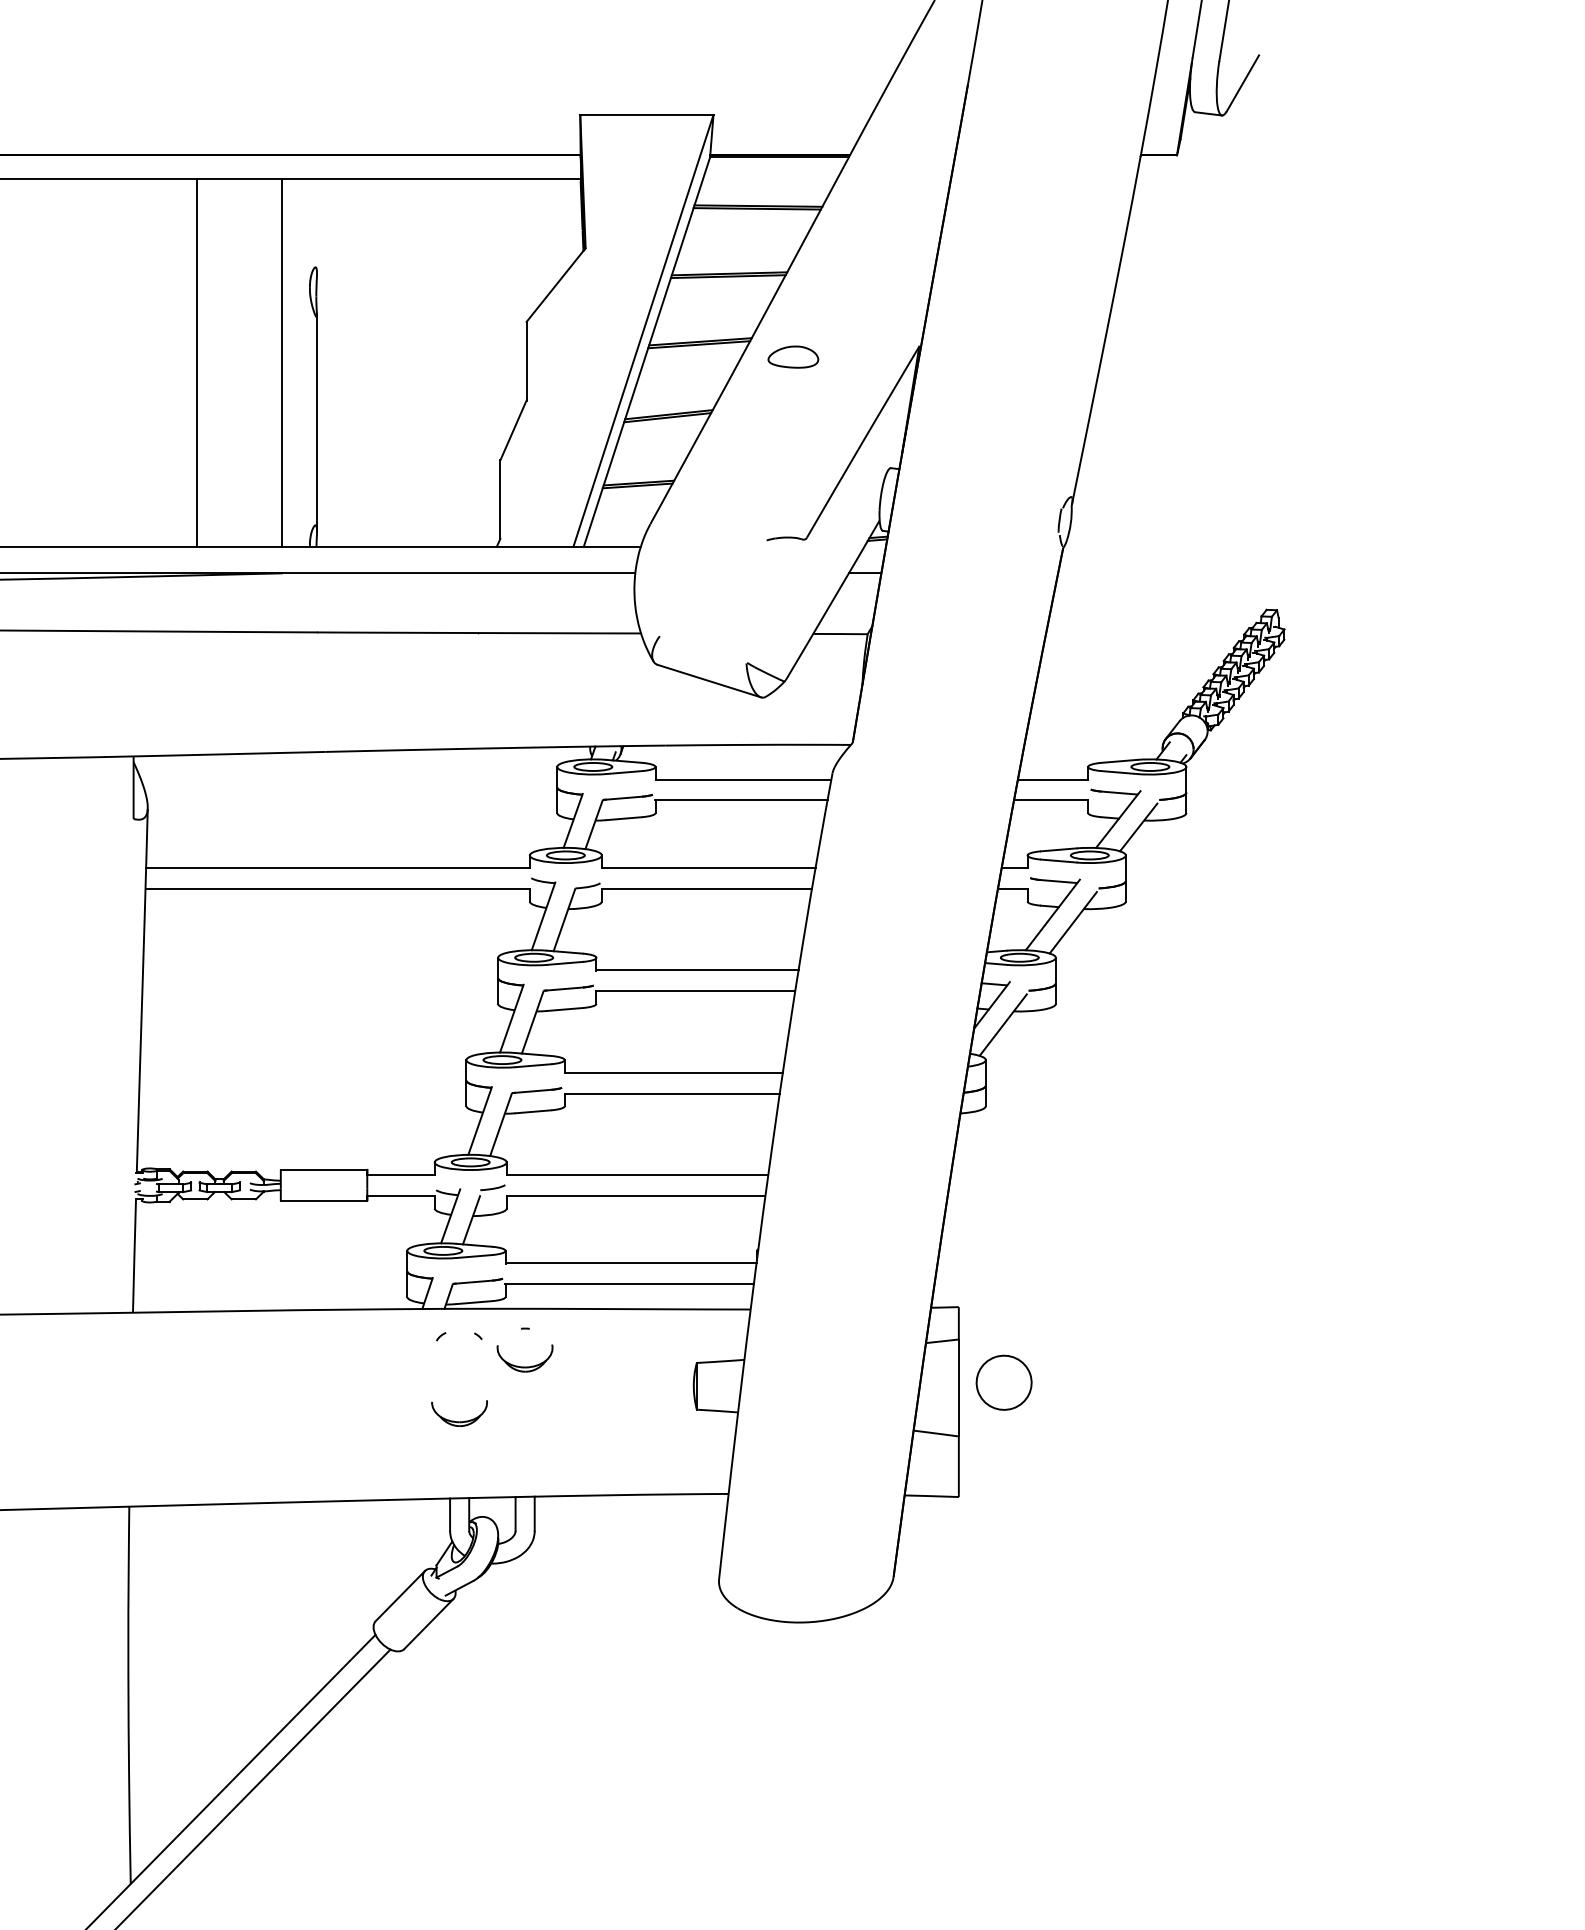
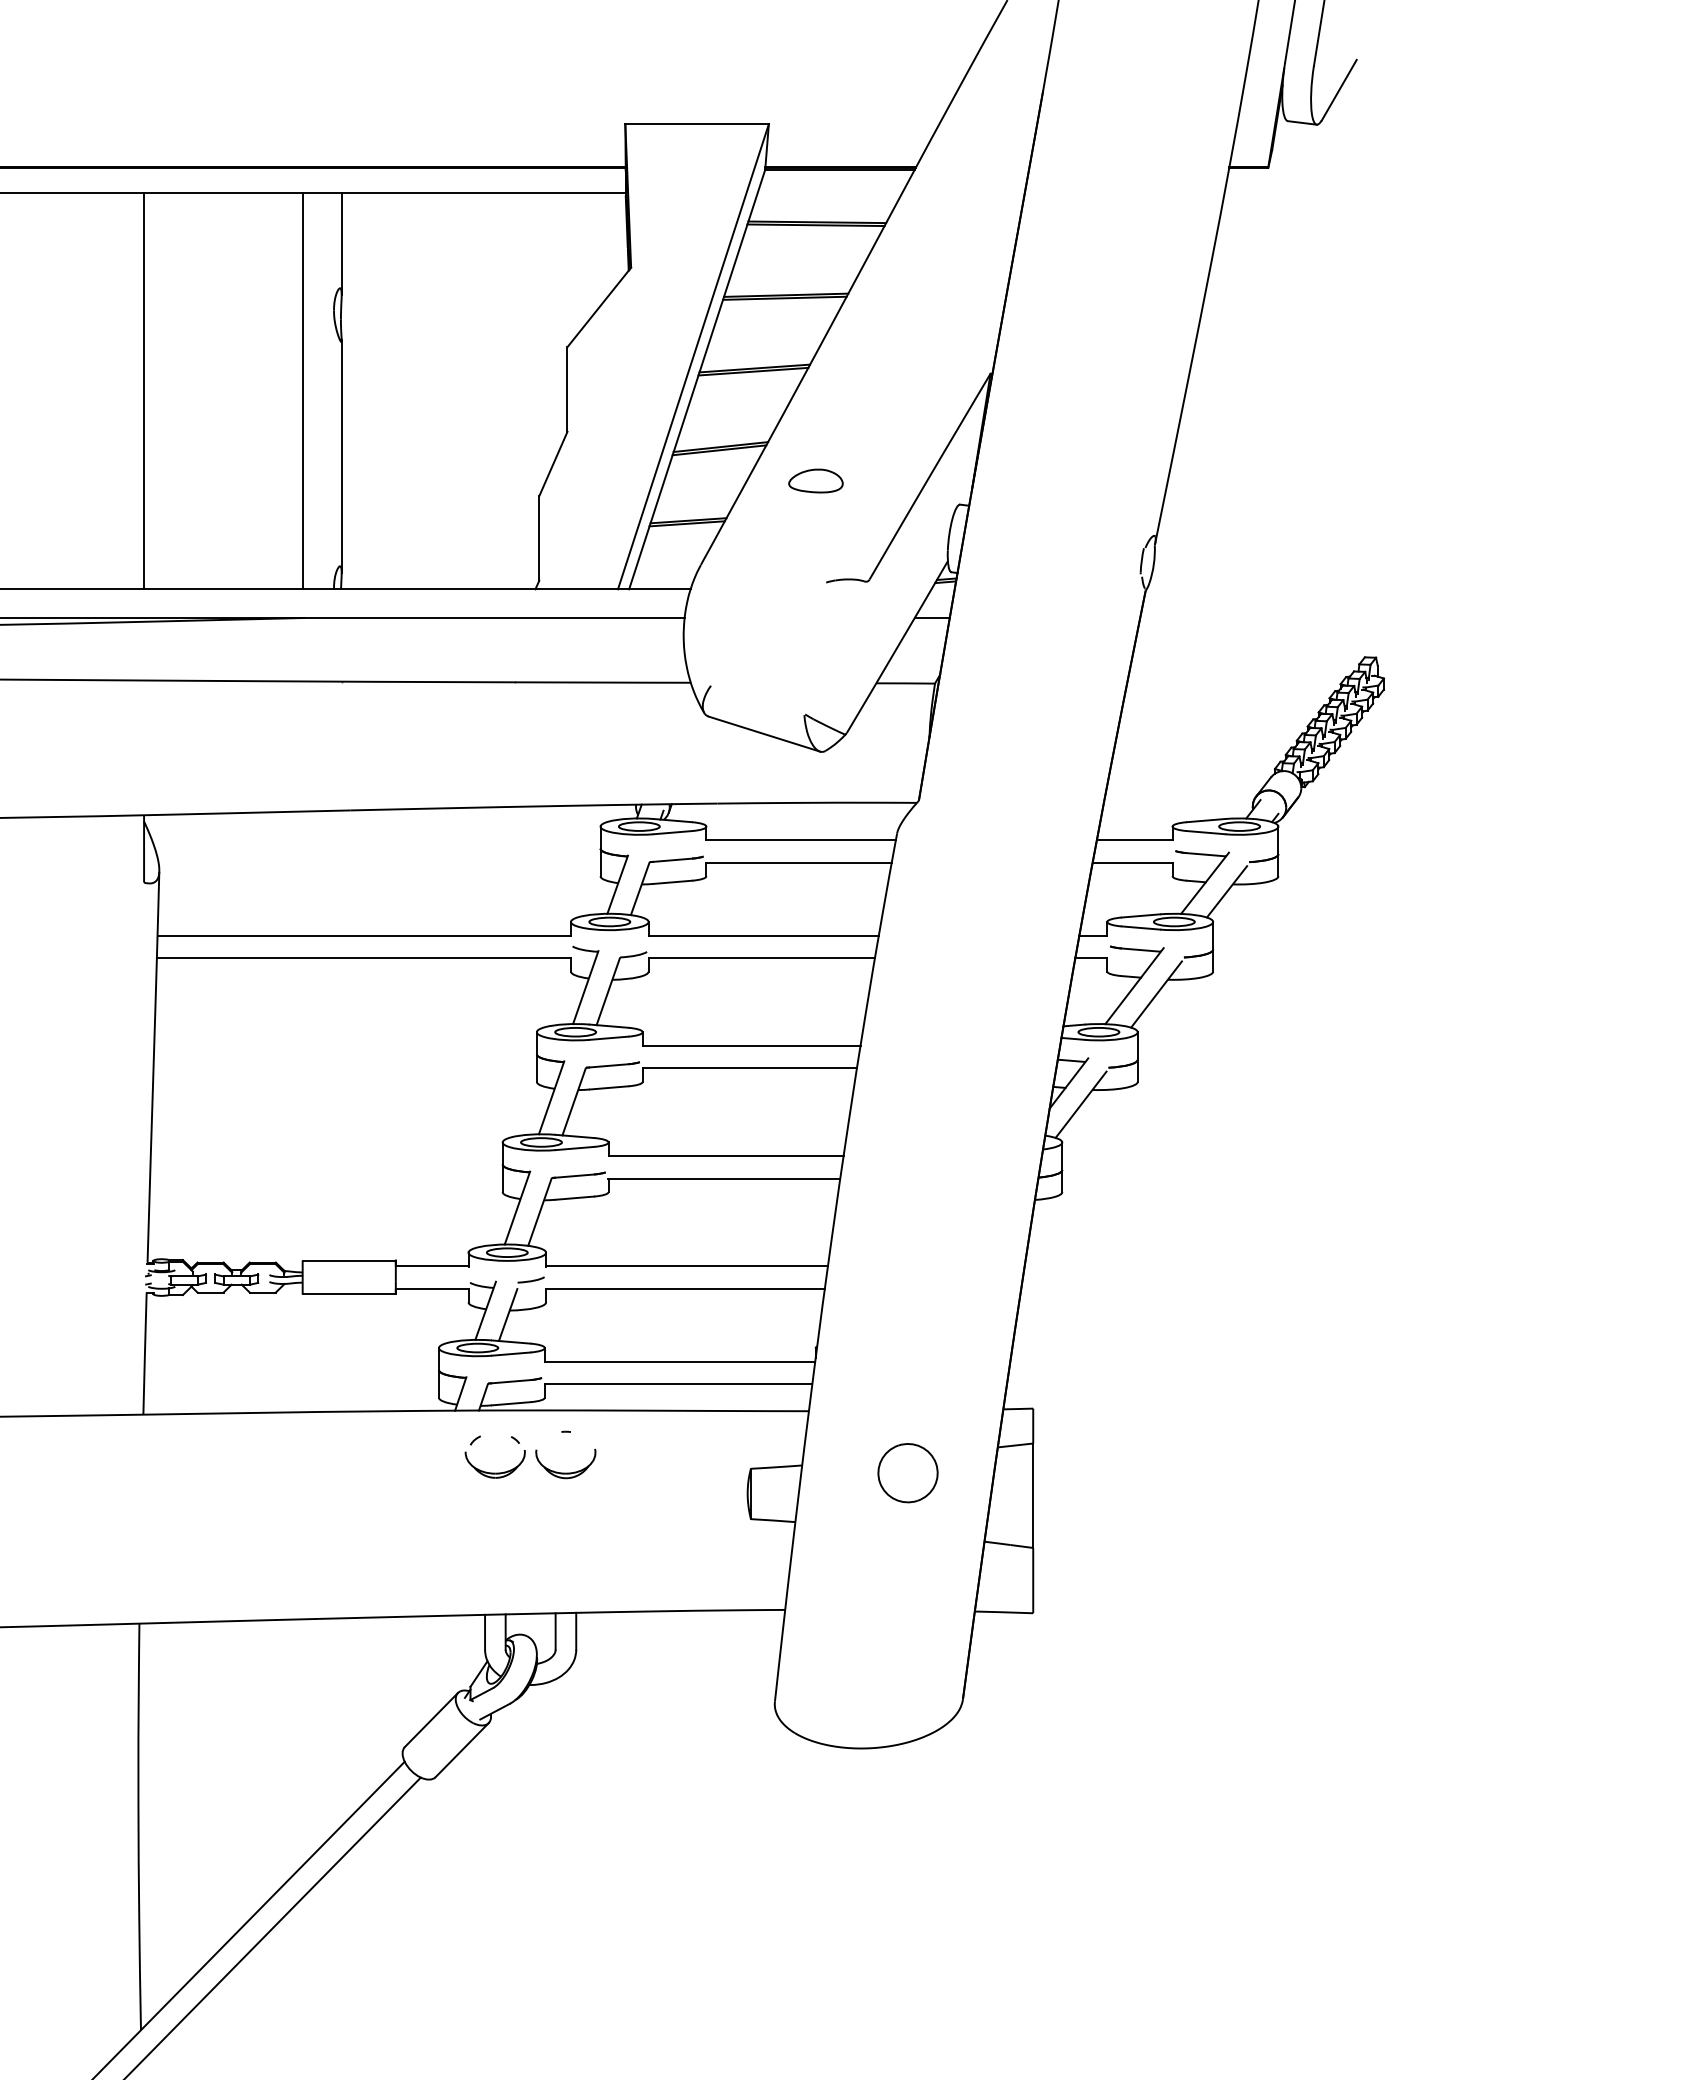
line: (316, 226) -> (341, 244), added
part: (792, 356) -> (815, 480), moved
line: (197, 363) -> (144, 391), moved
part: (1003, 1383) -> (907, 1473), moved
part: (458, 1421) -> (494, 1472), moved

